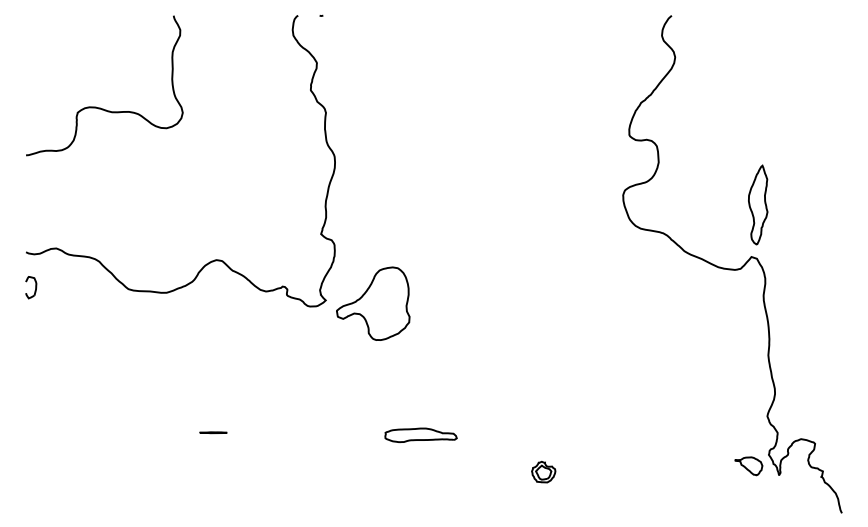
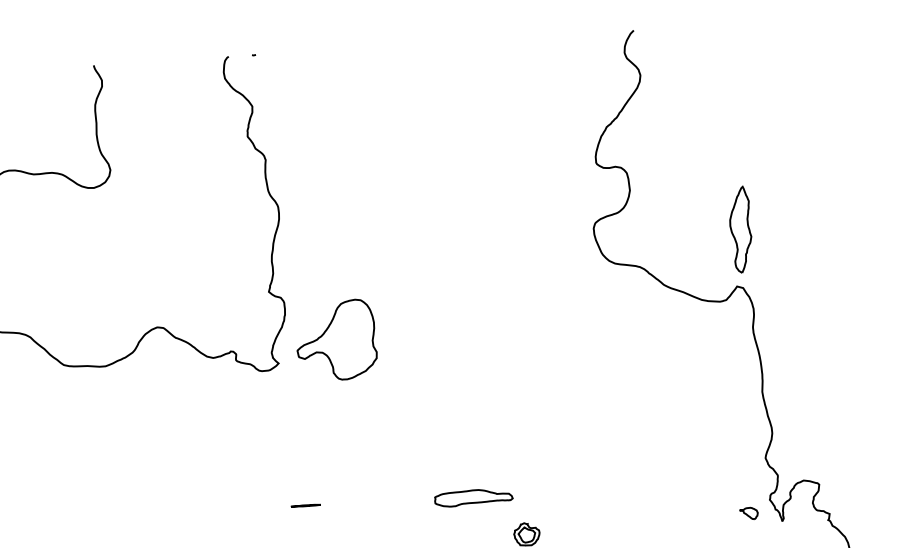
part: (373, 303) -> (336, 340), moved
line: (213, 432) -> (306, 505), moved
part: (420, 434) -> (473, 496), moved
part: (748, 466) -> (748, 513), size x0.6

